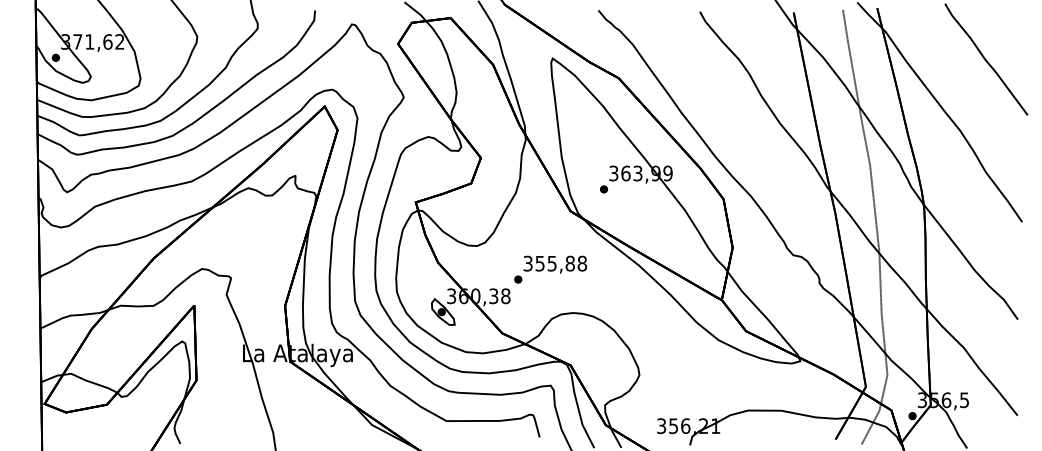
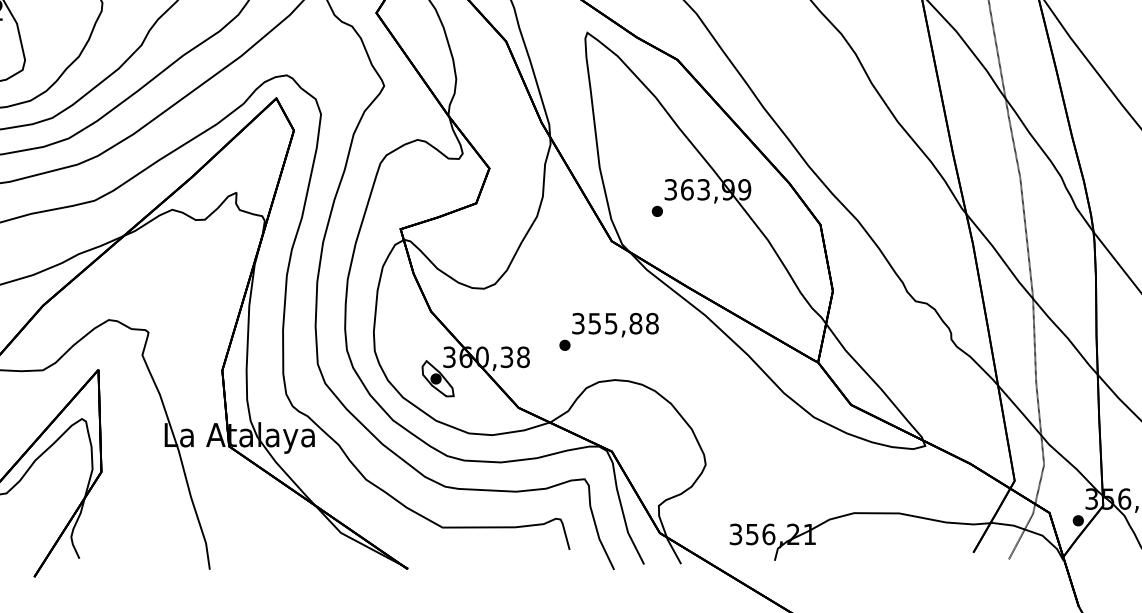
text: (550, 269) -> (608, 331), moved

